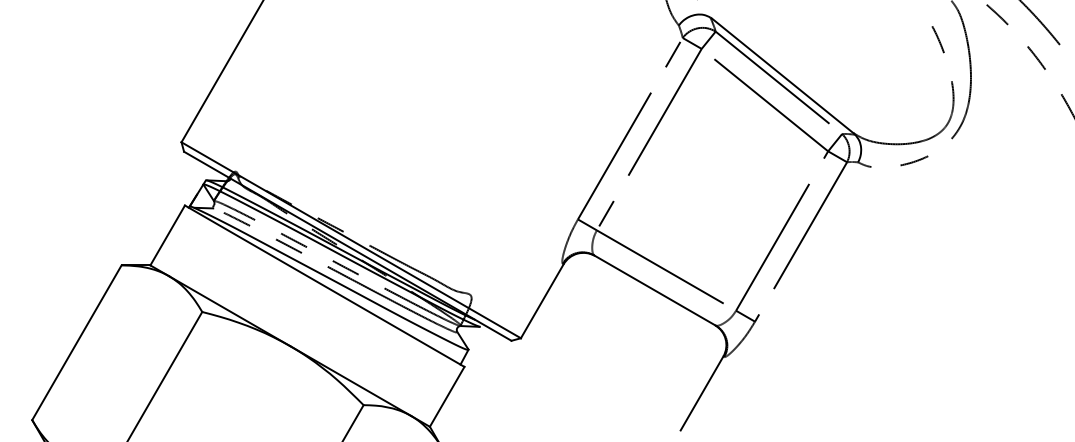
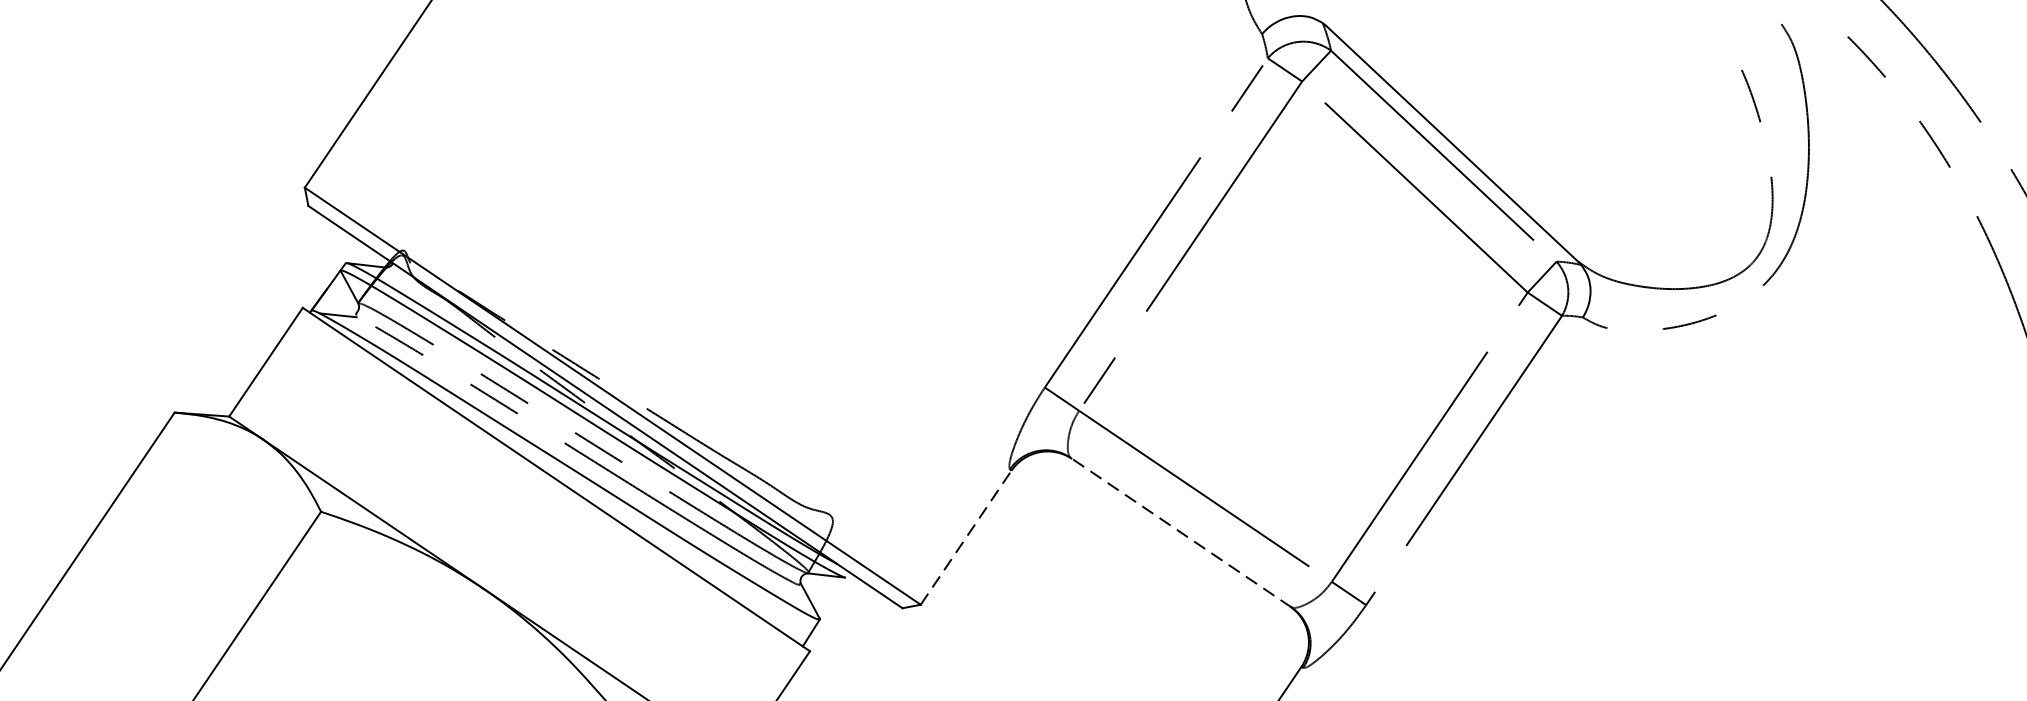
line: (654, 290) -> (1180, 532), solid -> dashed
line: (542, 301) -> (966, 538), solid -> dashed

